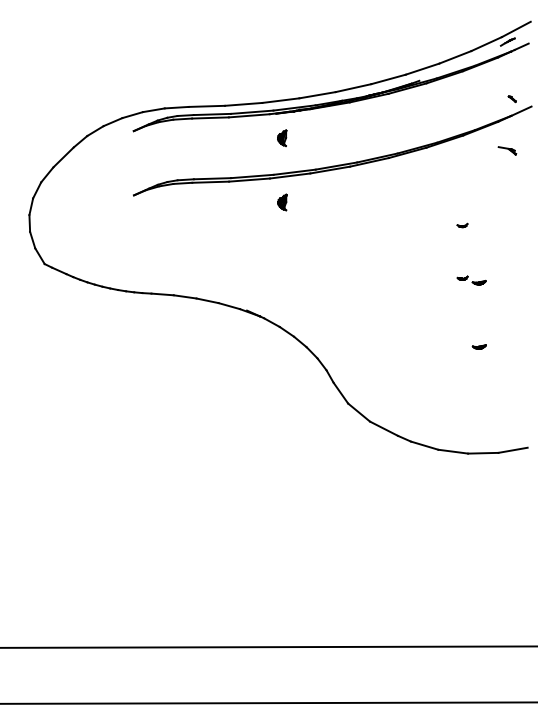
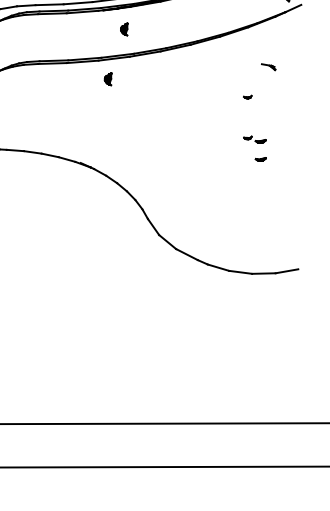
part: (282, 138) -> (124, 29), moved
part: (507, 150) -> (268, 66), moved
part: (478, 346) -> (260, 159), moved

